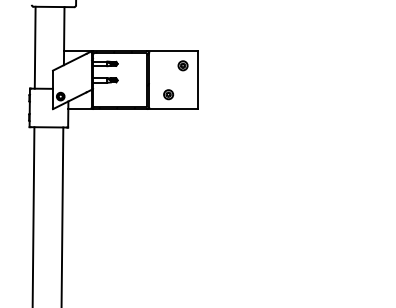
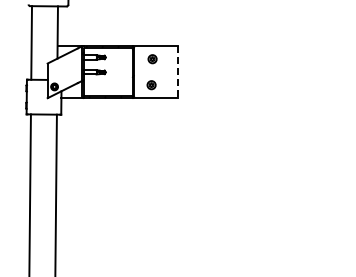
part: (182, 66) -> (152, 59), moved
line: (197, 80) -> (177, 72), solid -> dashed

